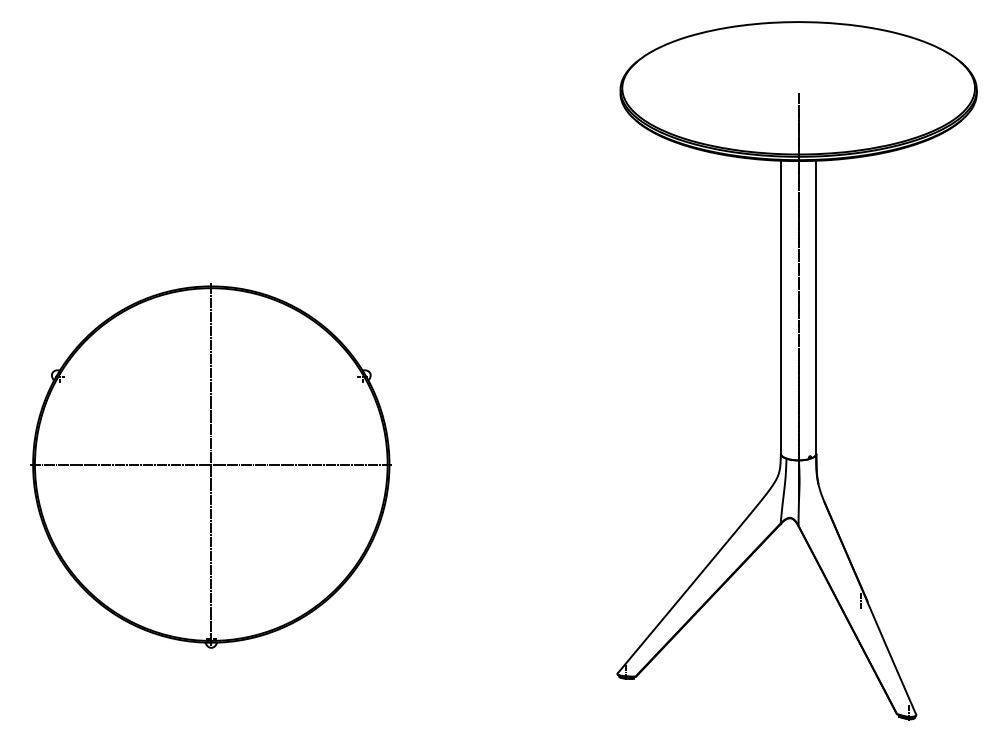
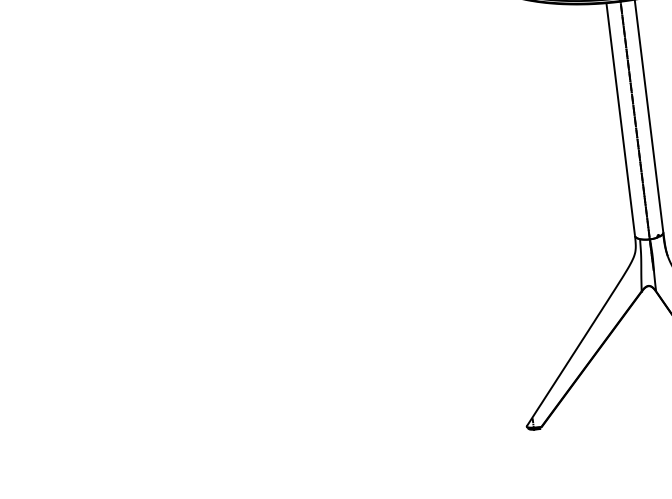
part: (210, 465) -> (183, 300), removed

